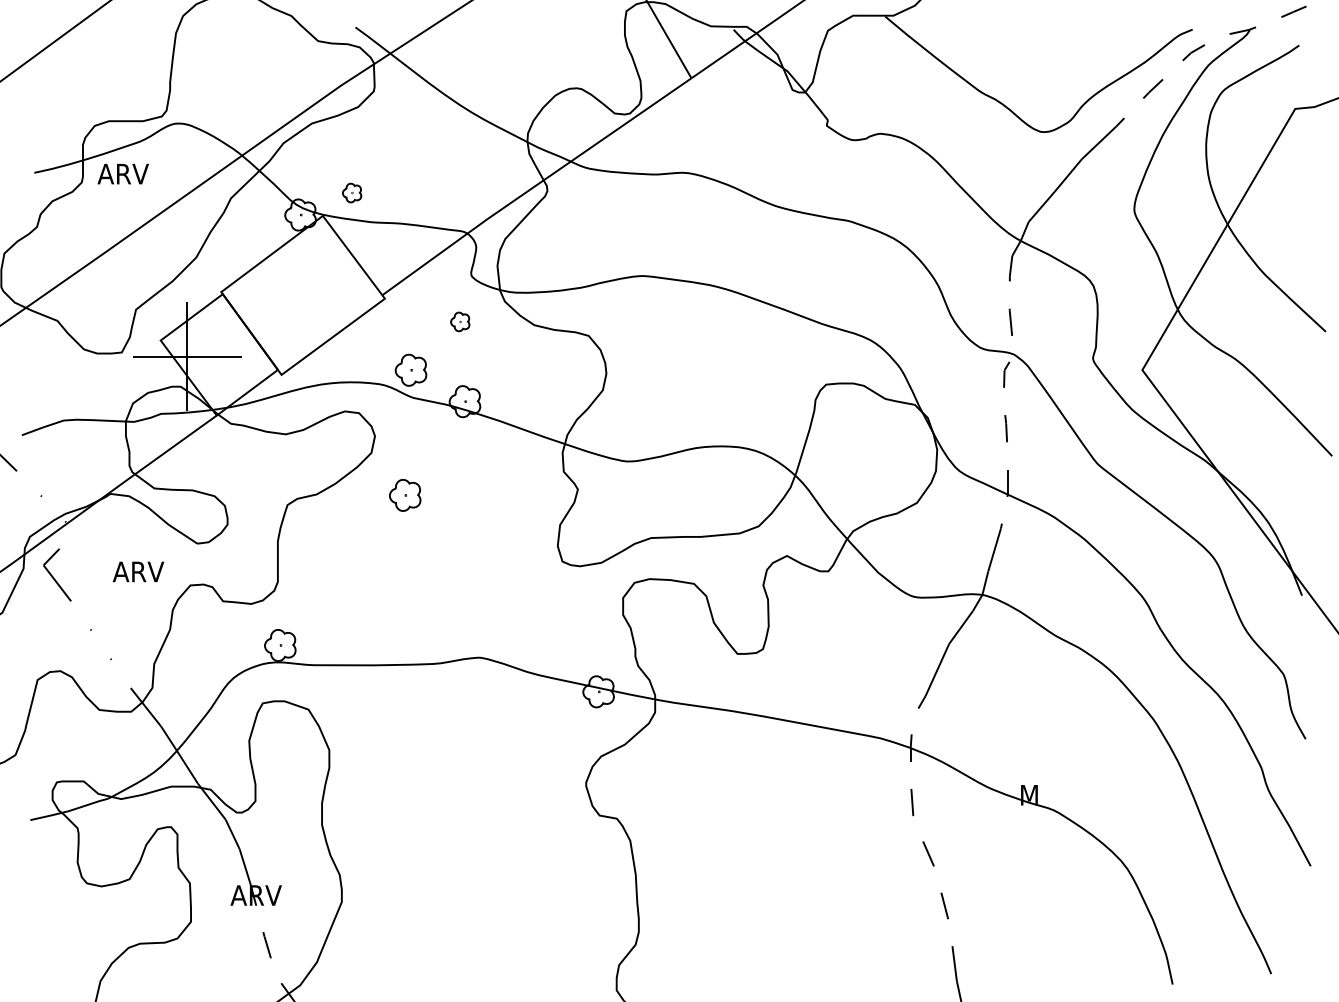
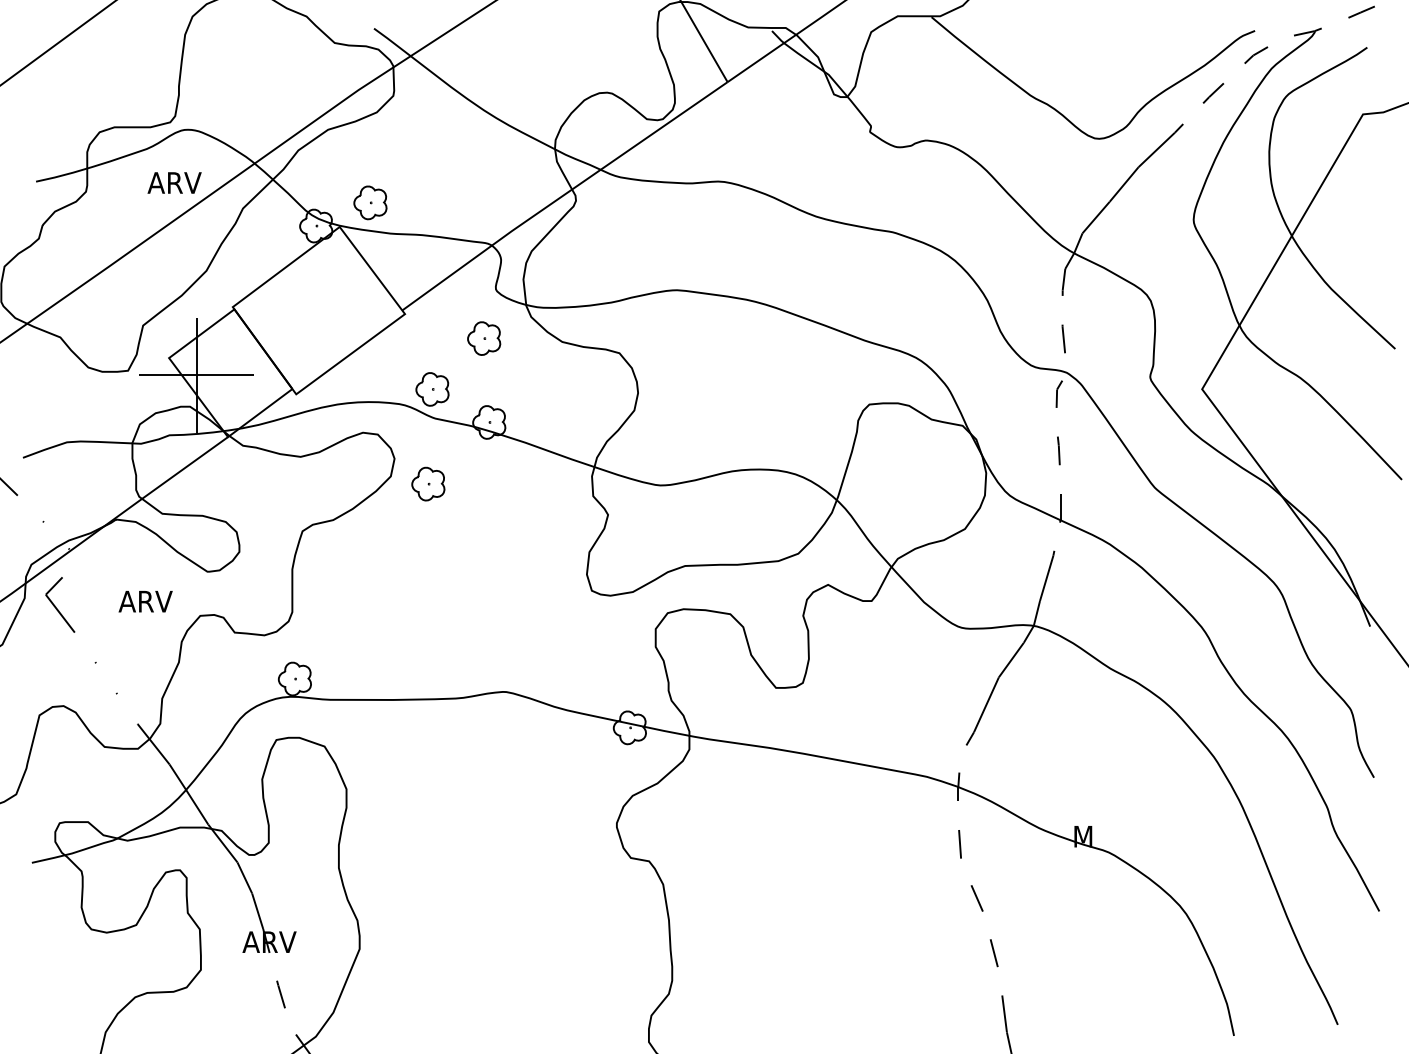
text: (123, 173) -> (174, 182), moved
part: (352, 192) -> (370, 202), size x1.67
part: (460, 321) -> (484, 338), size x1.67
part: (405, 494) -> (428, 483), moved

